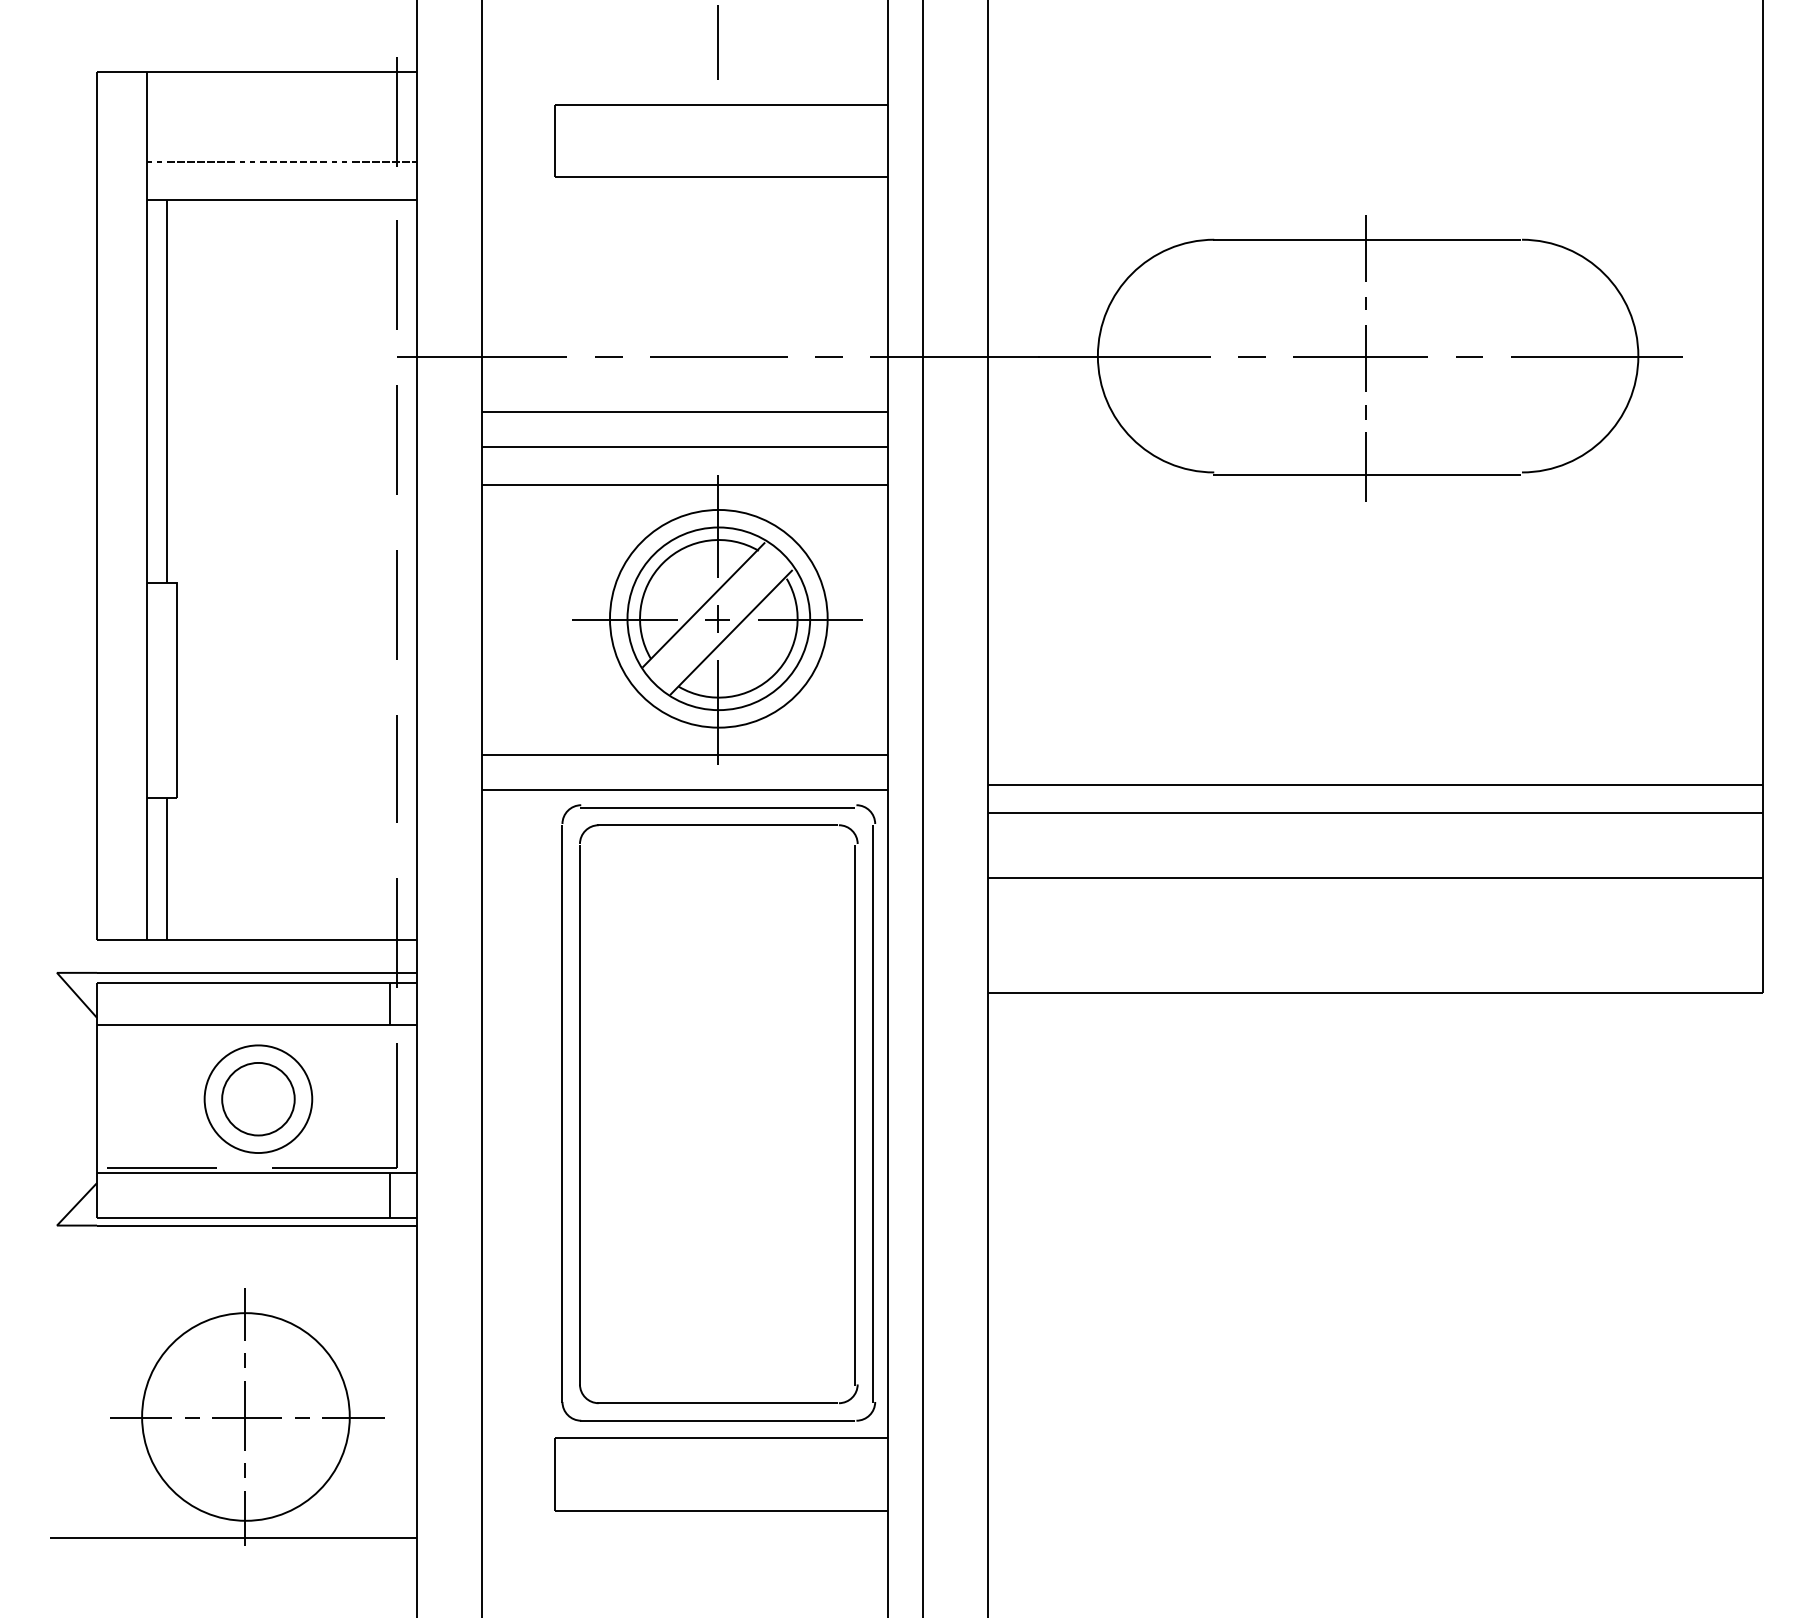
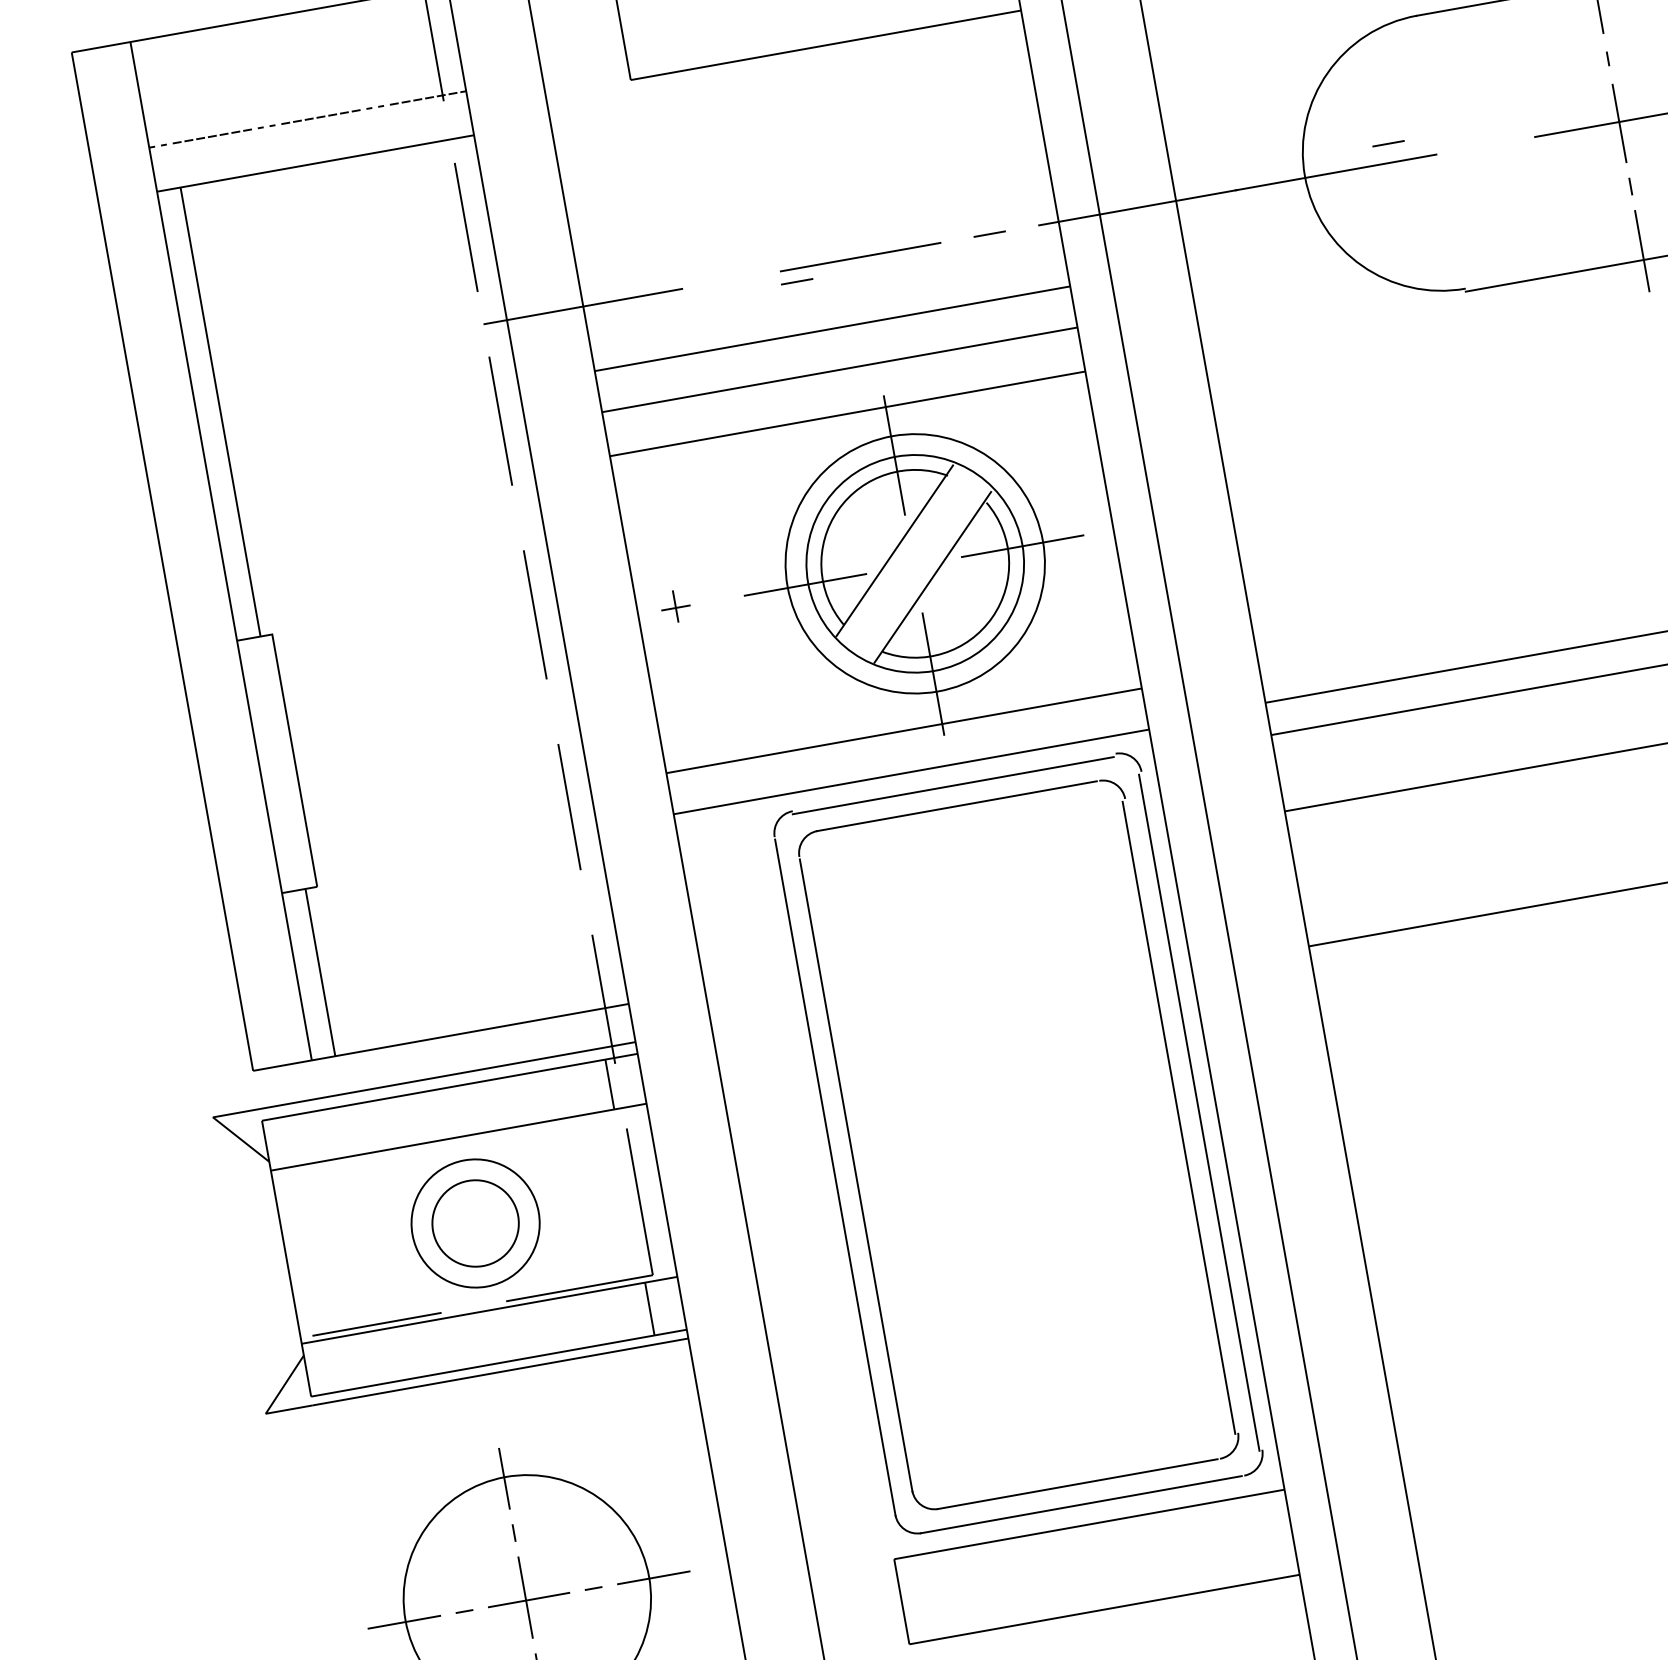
line: (608, 356) -> (796, 280), moved
line: (1251, 356) -> (1388, 142), moved
part: (717, 618) -> (675, 606), moved

